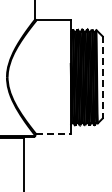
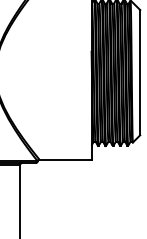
line: (102, 77) -> (139, 72), dashed -> solid
line: (54, 134) -> (66, 159), dashed -> solid

